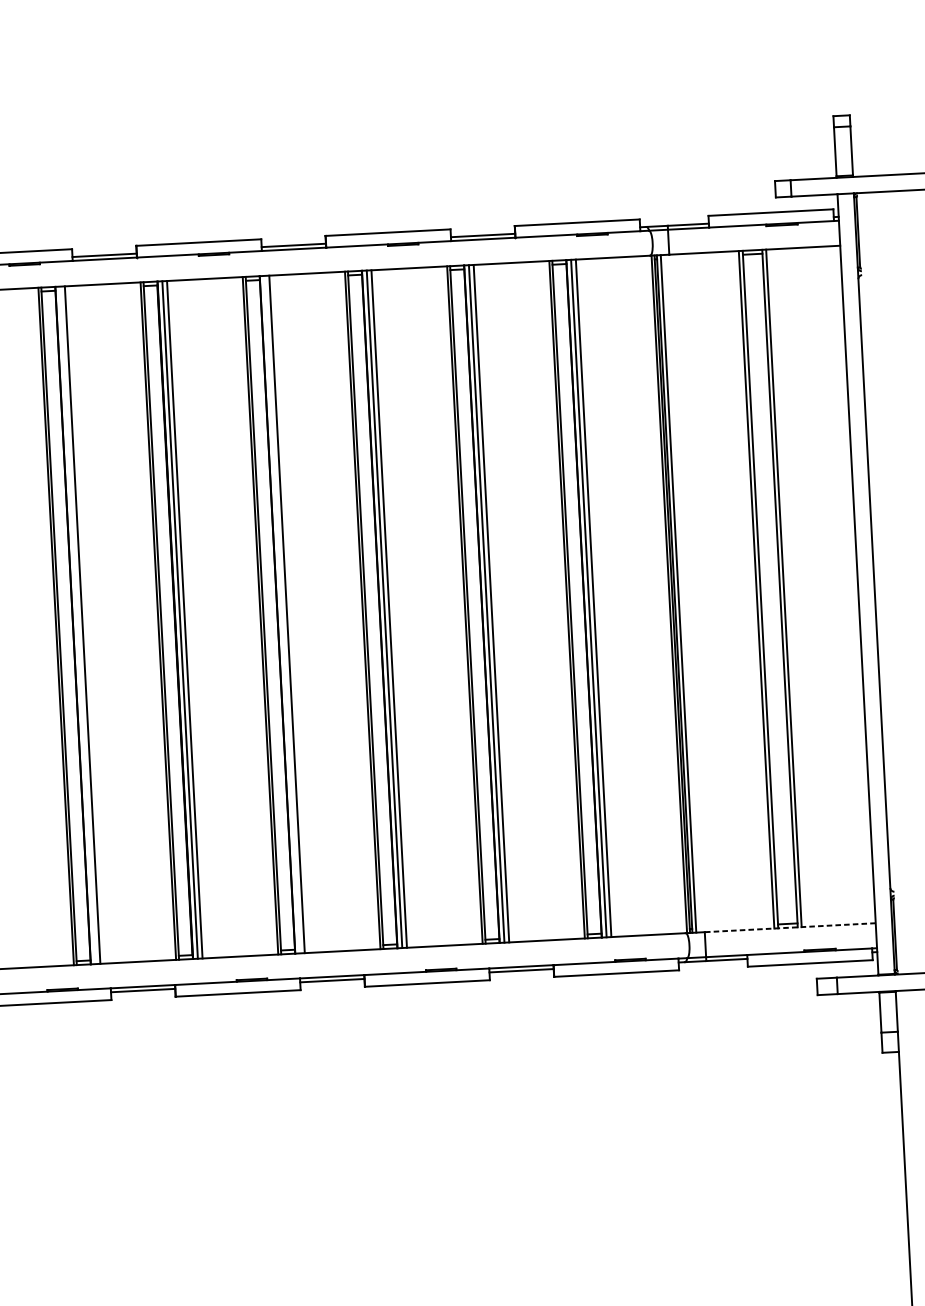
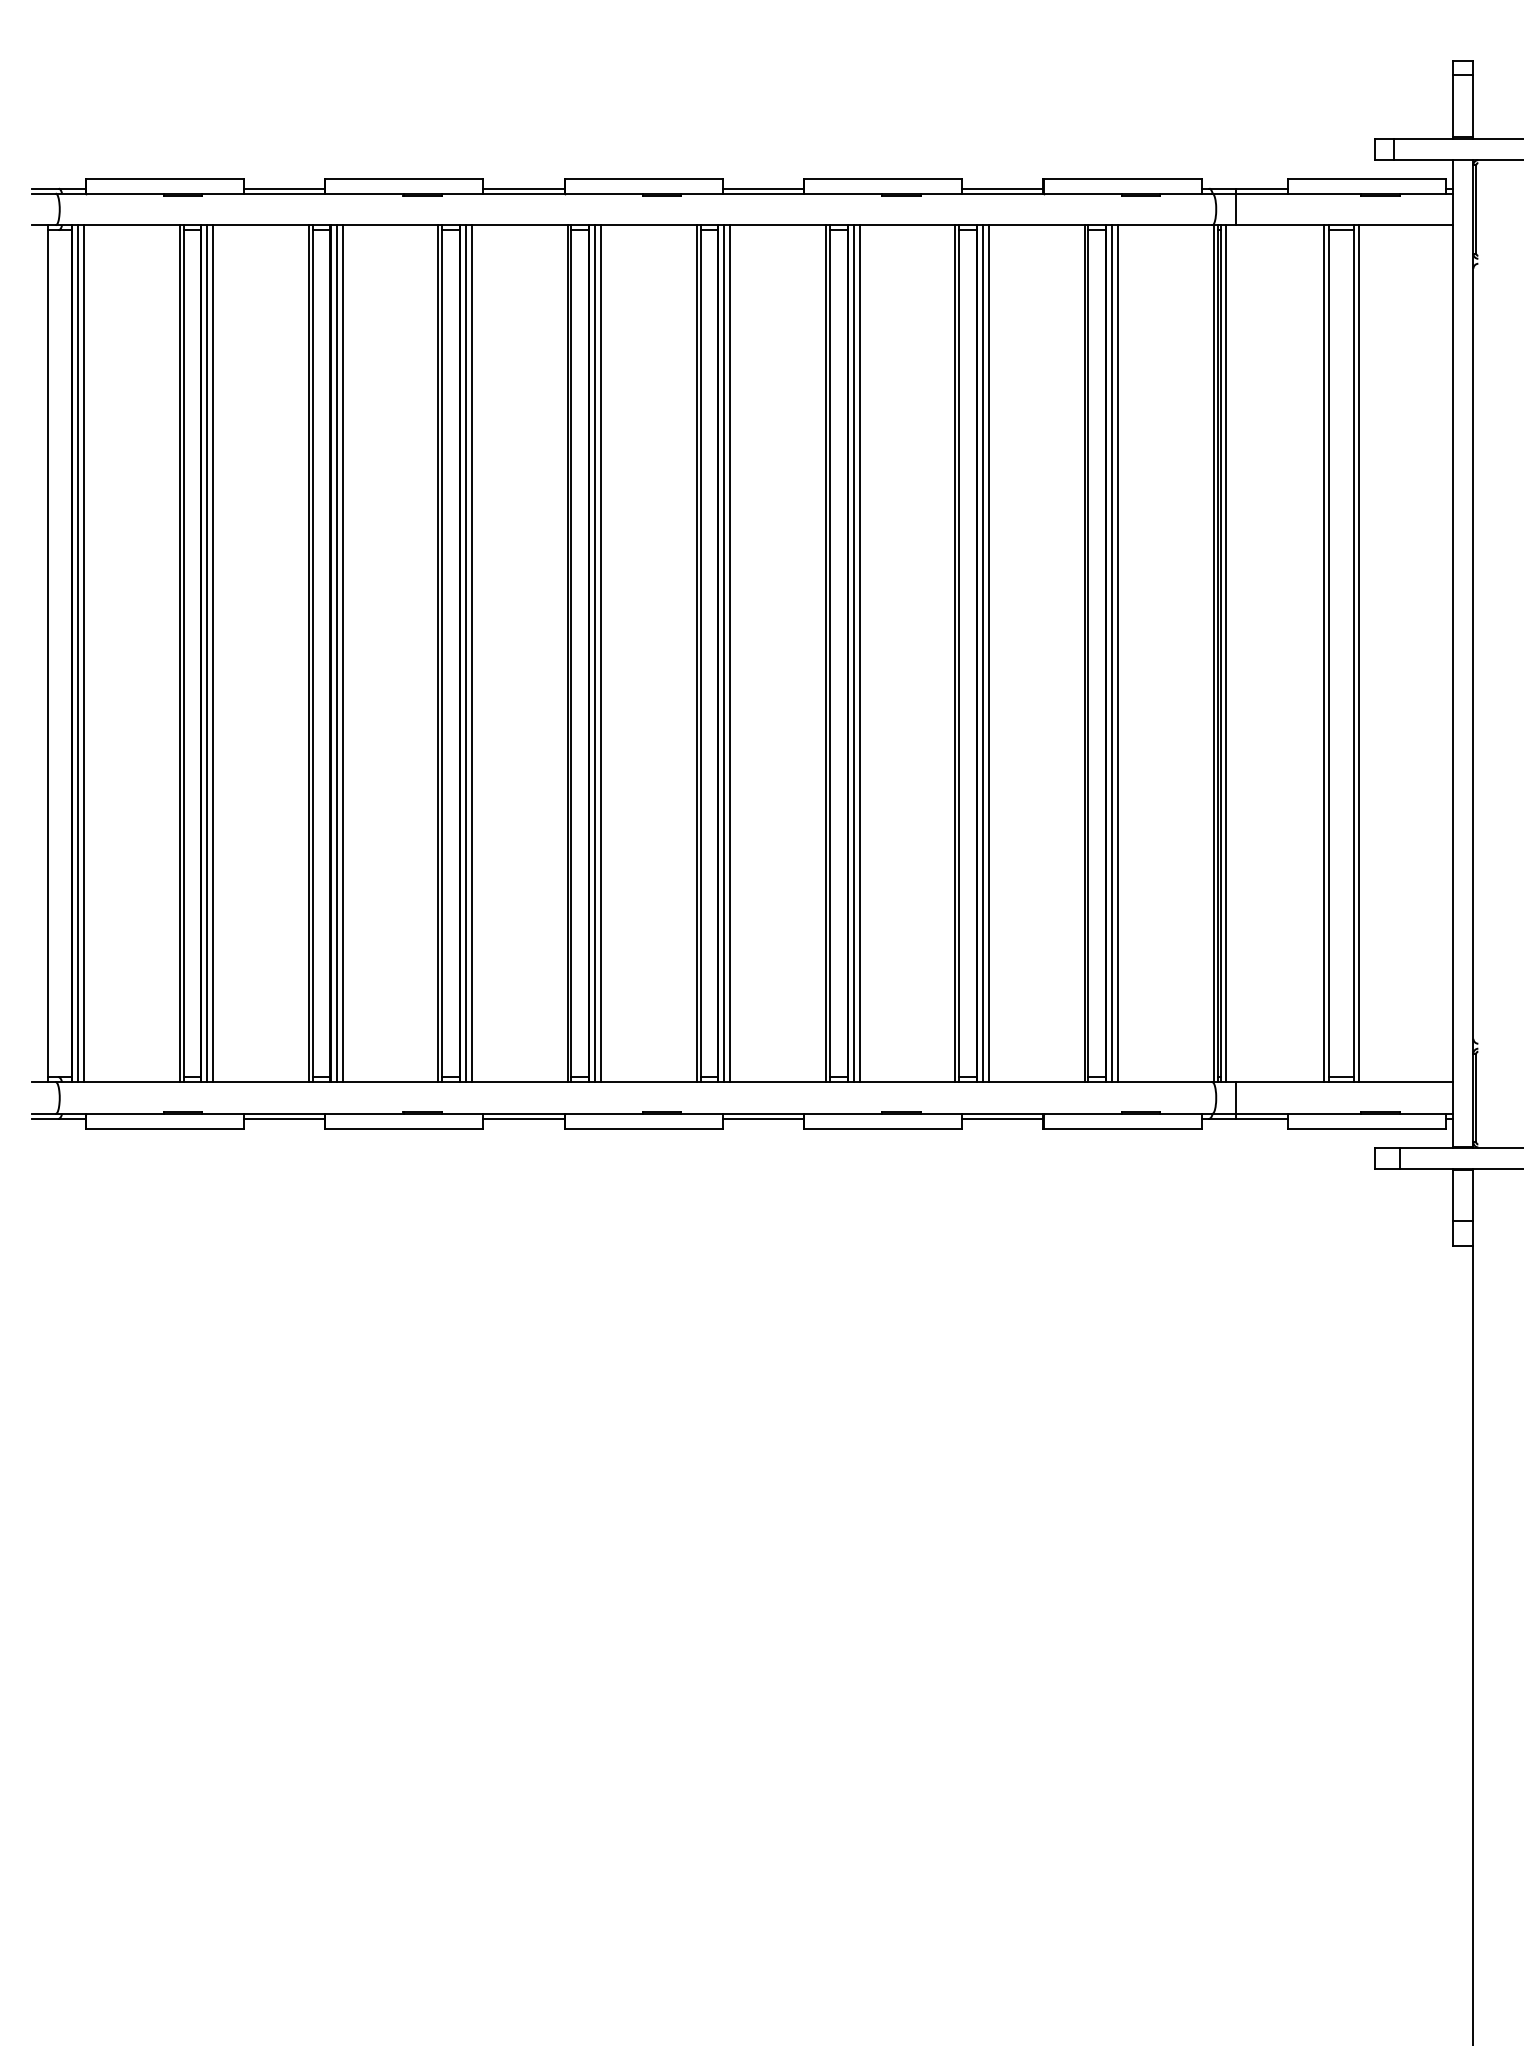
line: (282, 614) -> (724, 653), added
line: (77, 625) -> (465, 653), added
line: (790, 927) -> (1344, 1082), dashed -> solid

